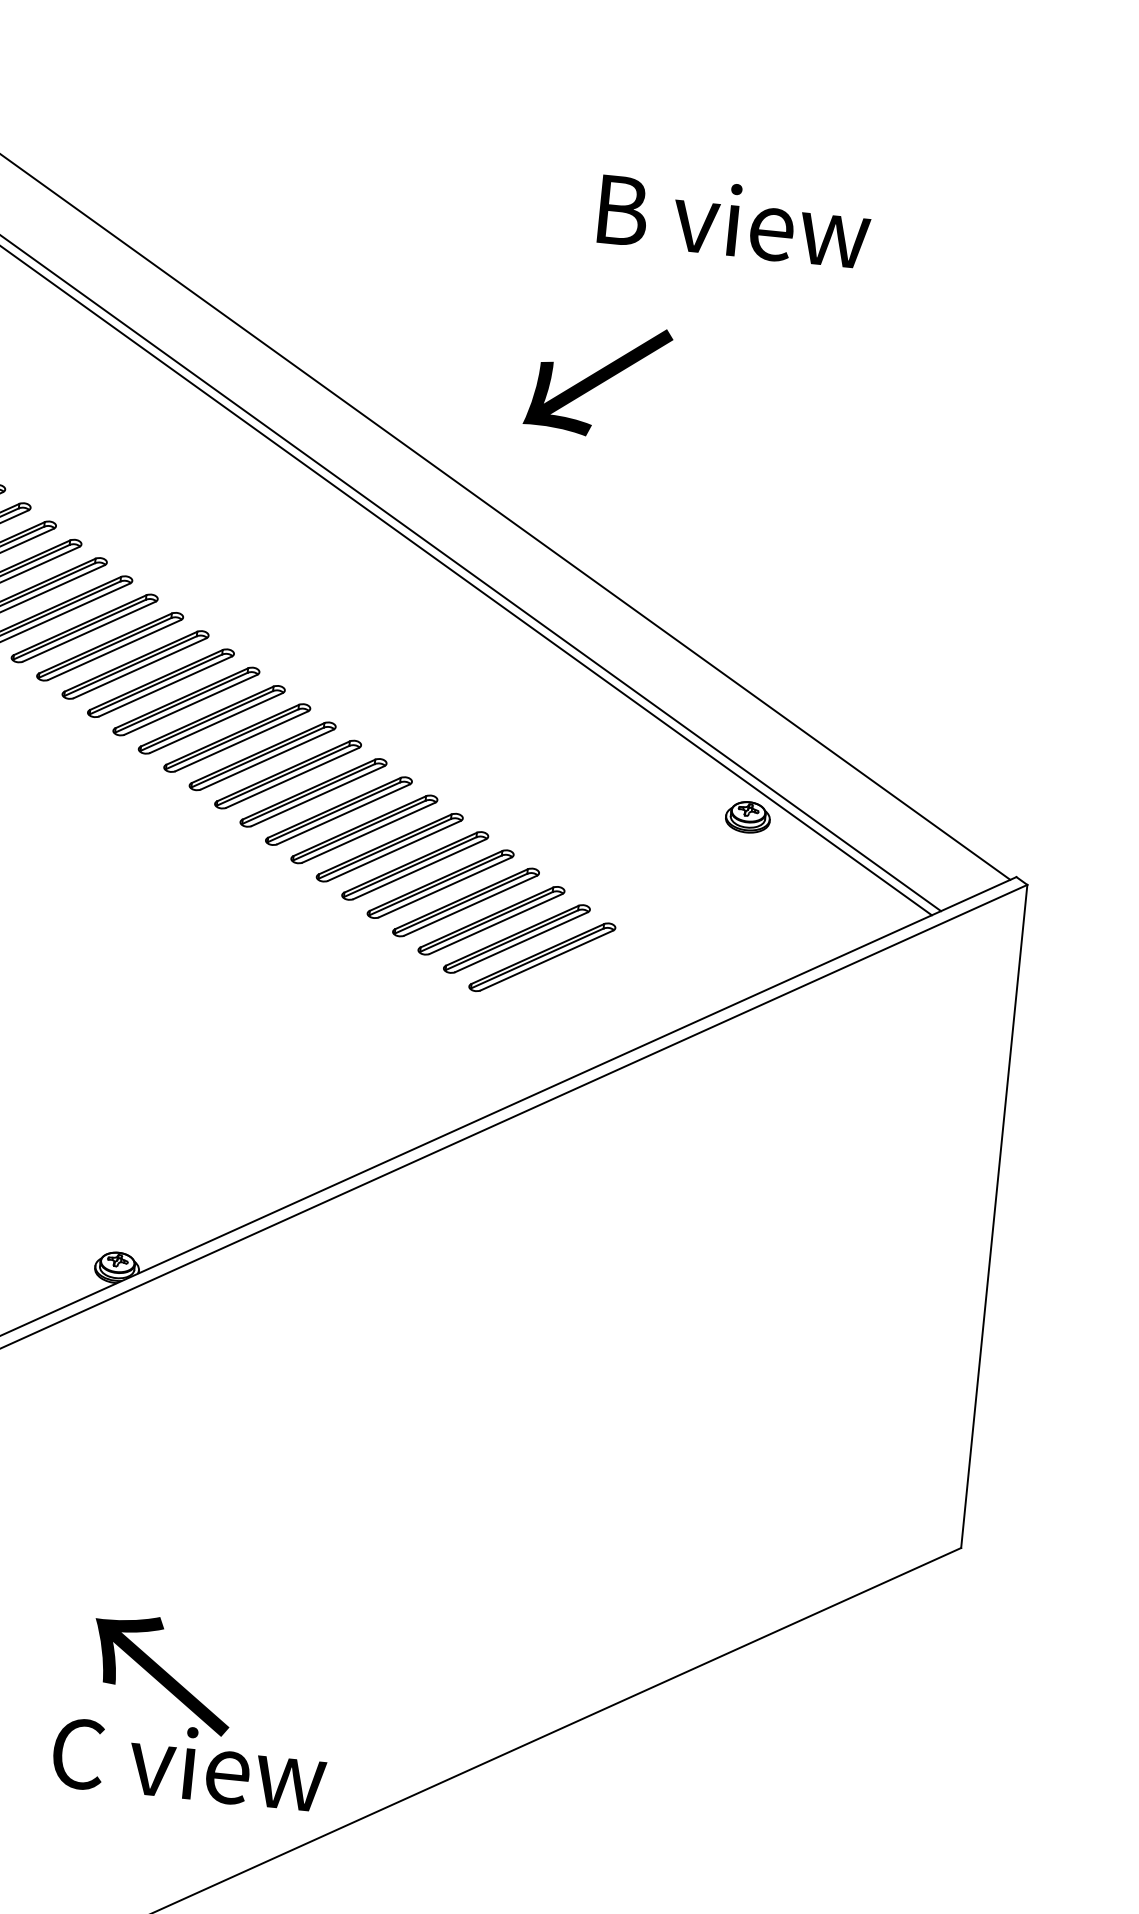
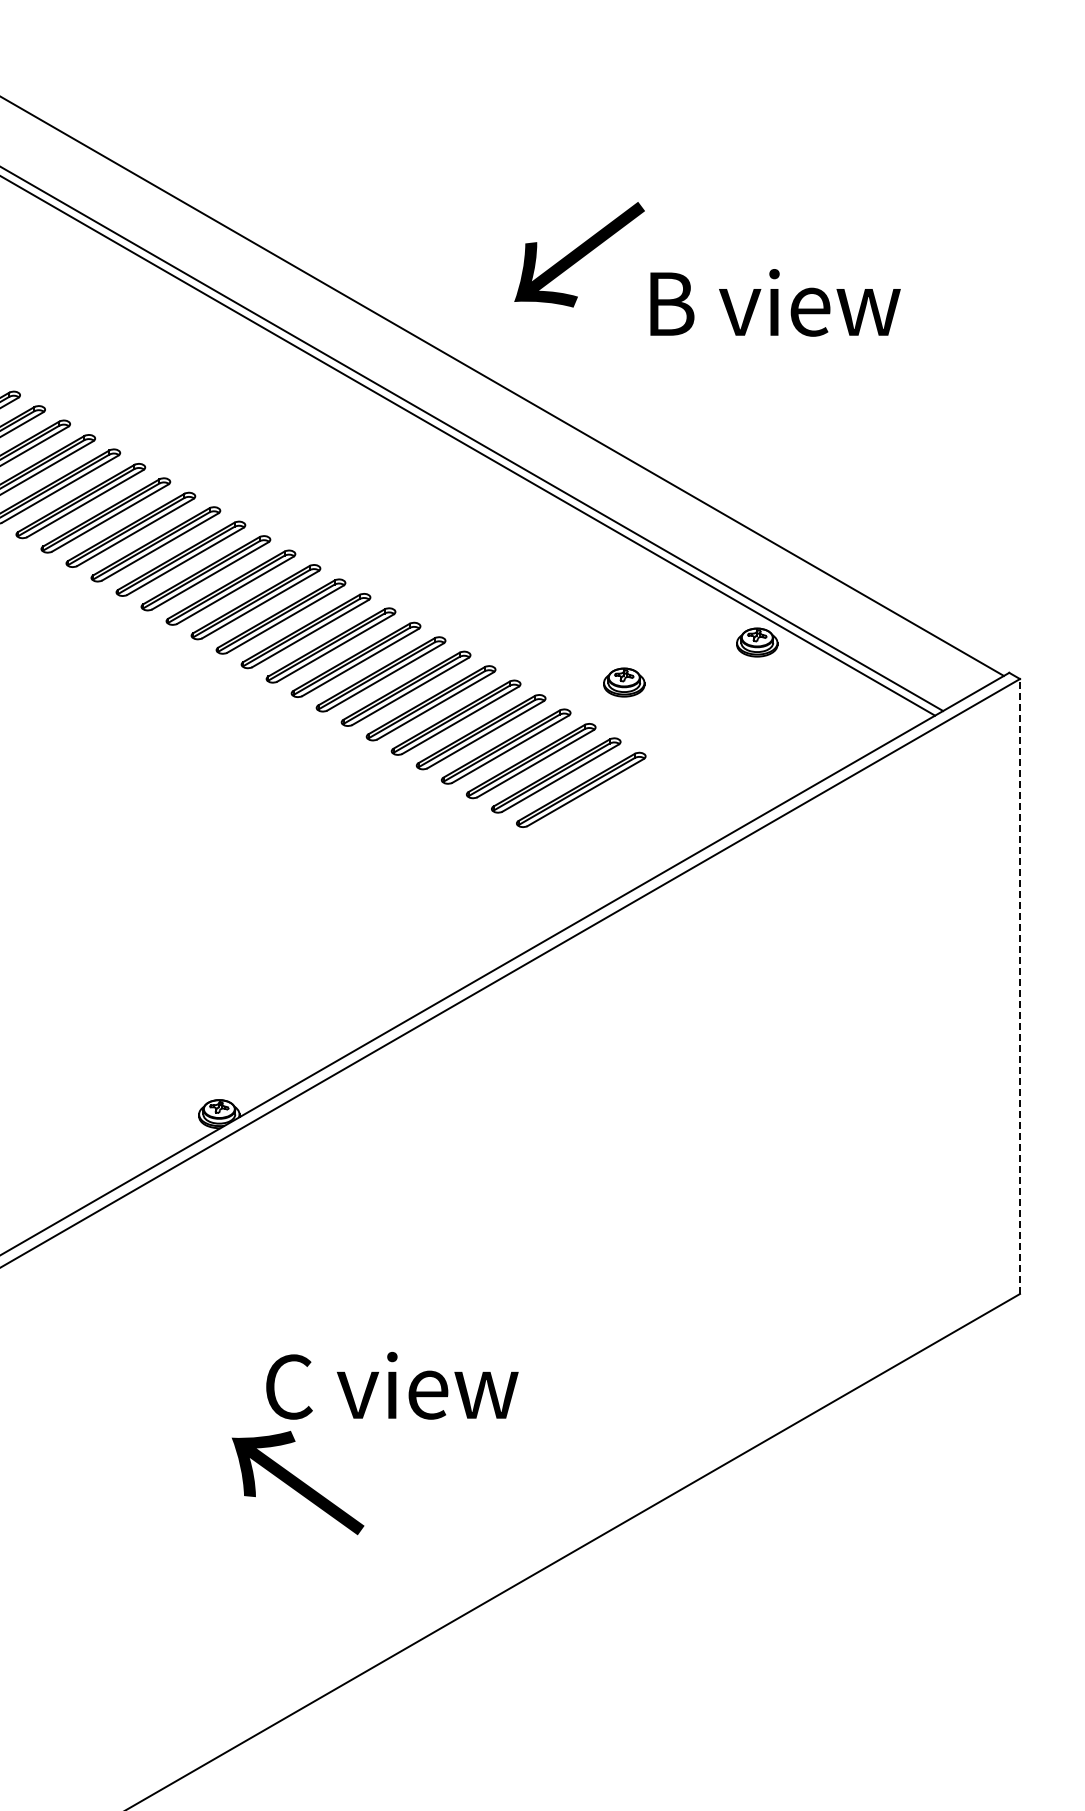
text: (734, 220) -> (775, 302), moved
part: (600, 846) -> (624, 682), added
line: (994, 1216) -> (1020, 986), solid -> dashed
text: (189, 1763) -> (392, 1385), moved

